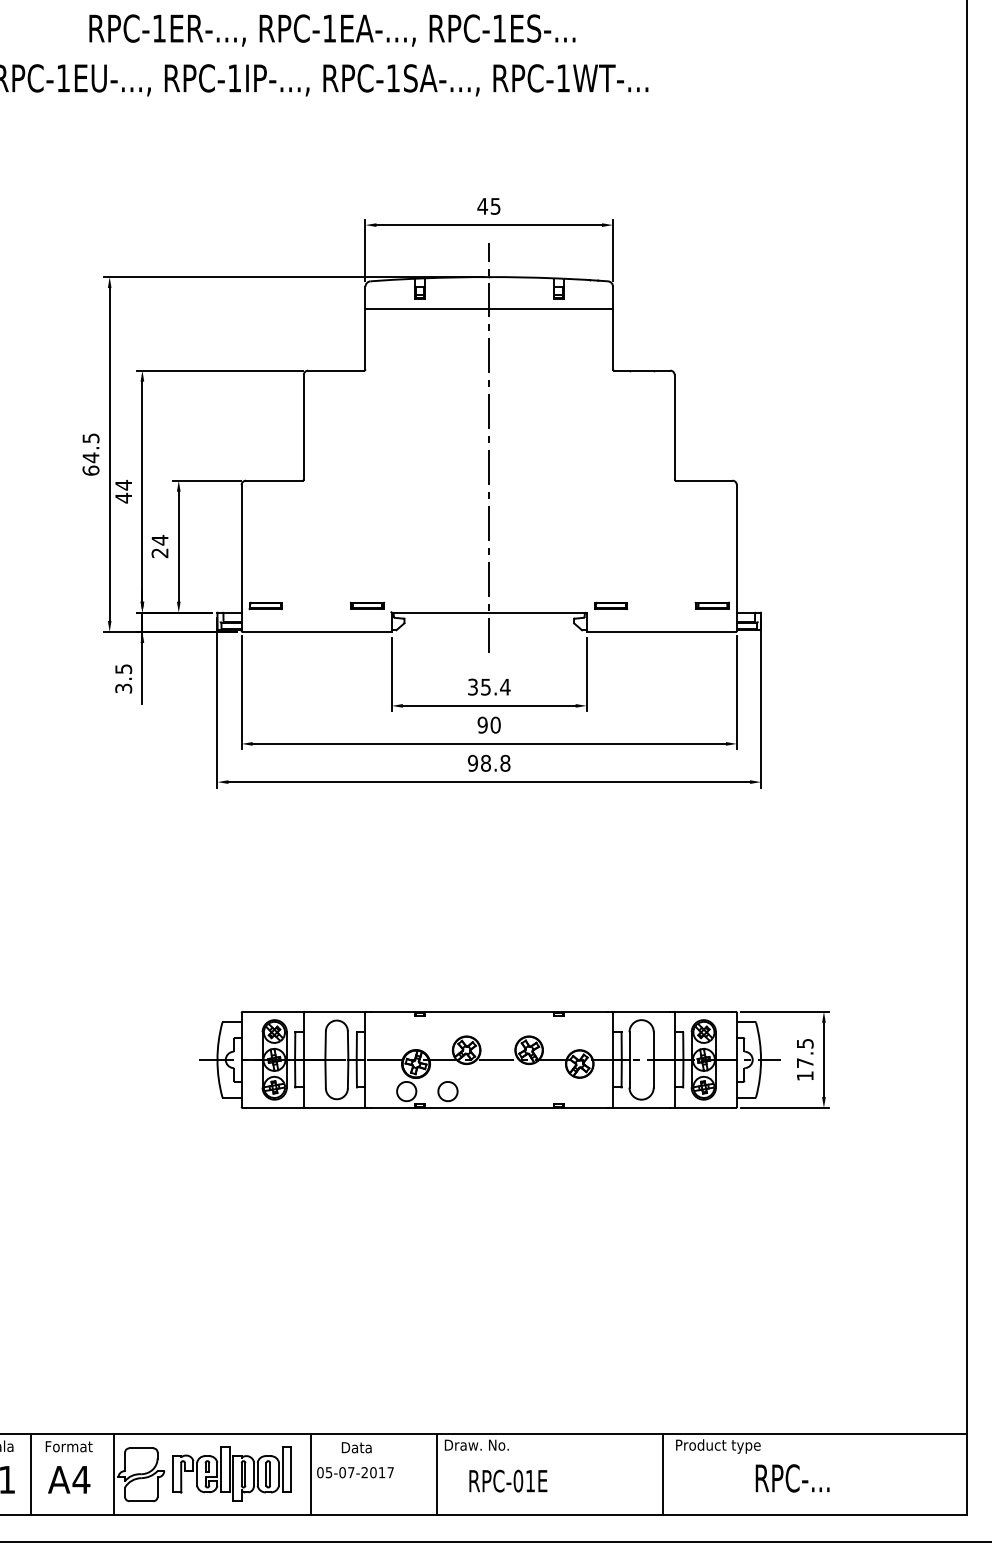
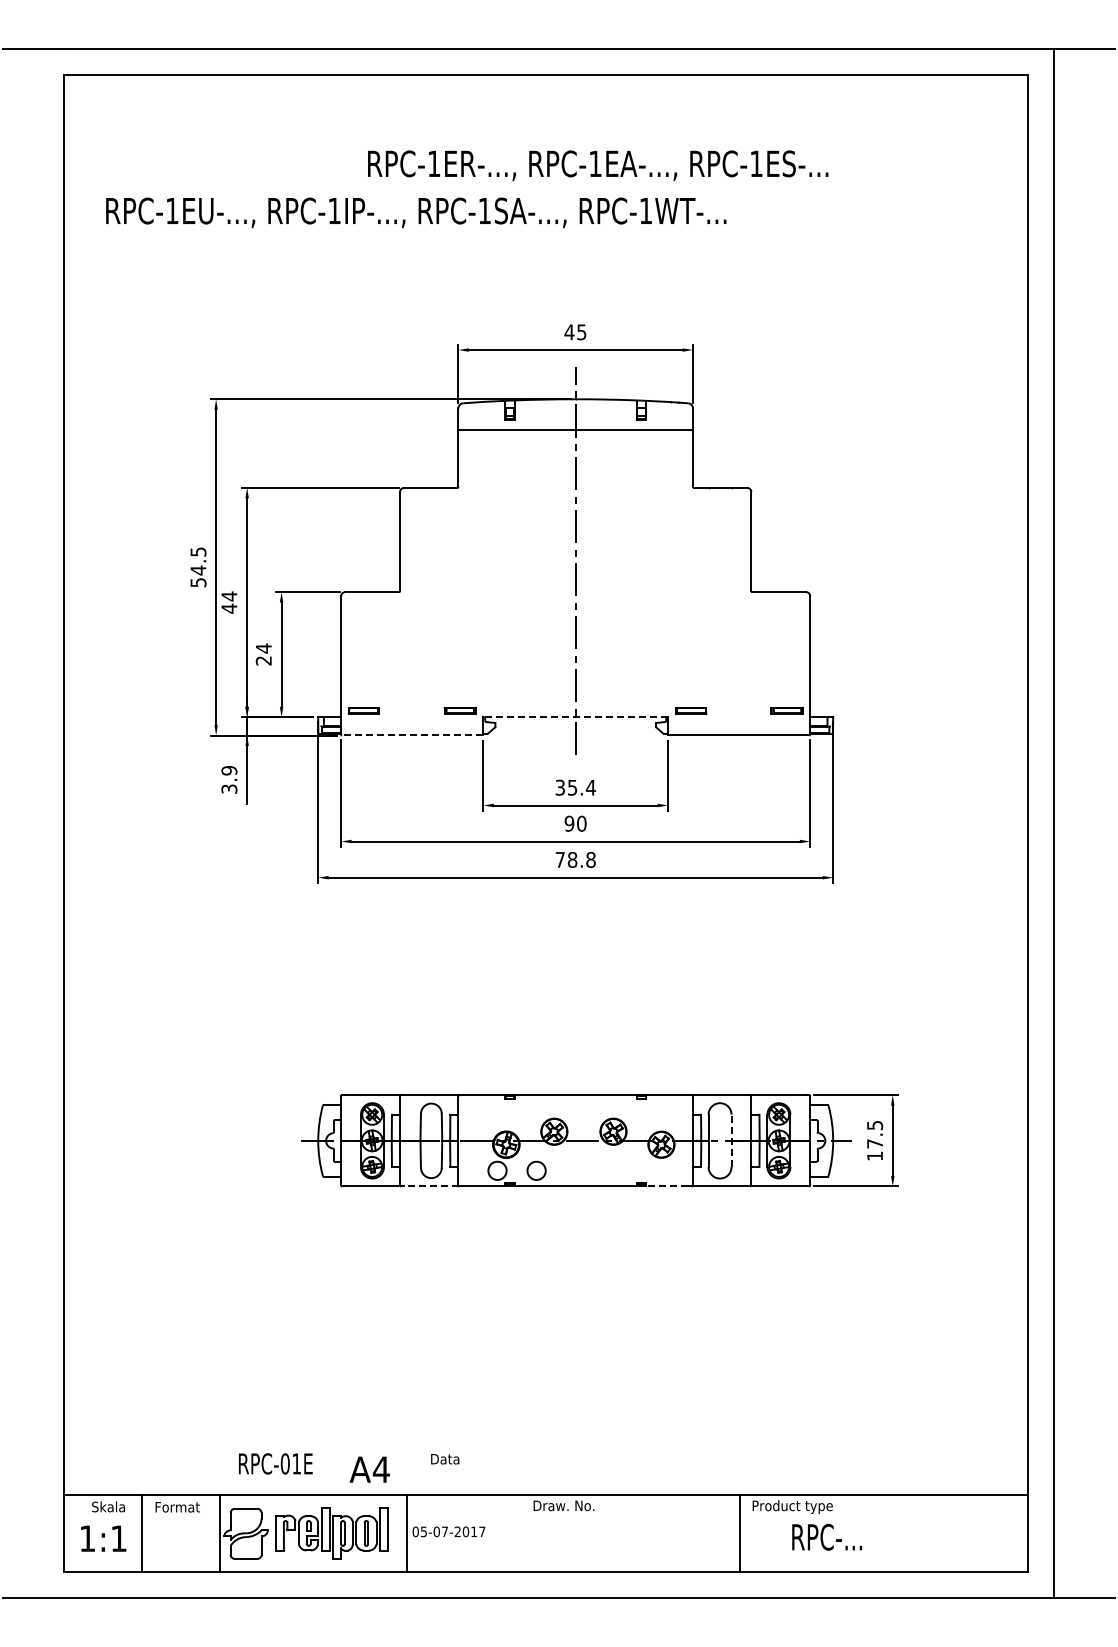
text: (332, 30) -> (598, 165), moved
text: (91, 470) -> (198, 582), 64.5 -> 54.5
line: (489, 613) -> (575, 717), solid -> dashed
line: (316, 632) -> (412, 735), solid -> dashed
text: (123, 668) -> (229, 770), 3.5 -> 3.9
text: (473, 762) -> (560, 859), 98.8 -> 78.8
line: (653, 1059) -> (731, 1140), solid -> dashed
line: (337, 1108) -> (431, 1186), solid -> dashed
line: (586, 1108) -> (667, 1186), solid -> dashed
text: (357, 1447) -> (445, 1459), moved
line: (437, 1473) -> (526, 1532), removed
text: (791, 1477) -> (826, 1536), moved
text: (68, 1479) -> (369, 1469), moved
text: (508, 1480) -> (275, 1463), moved

